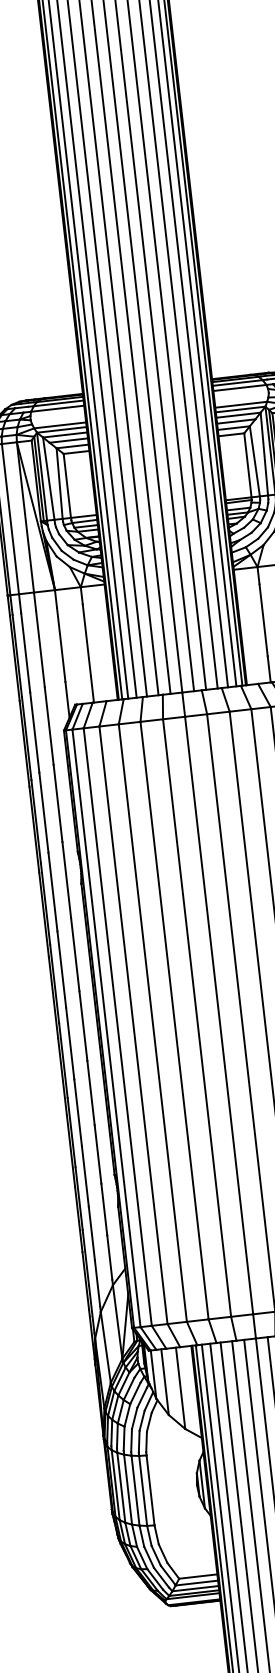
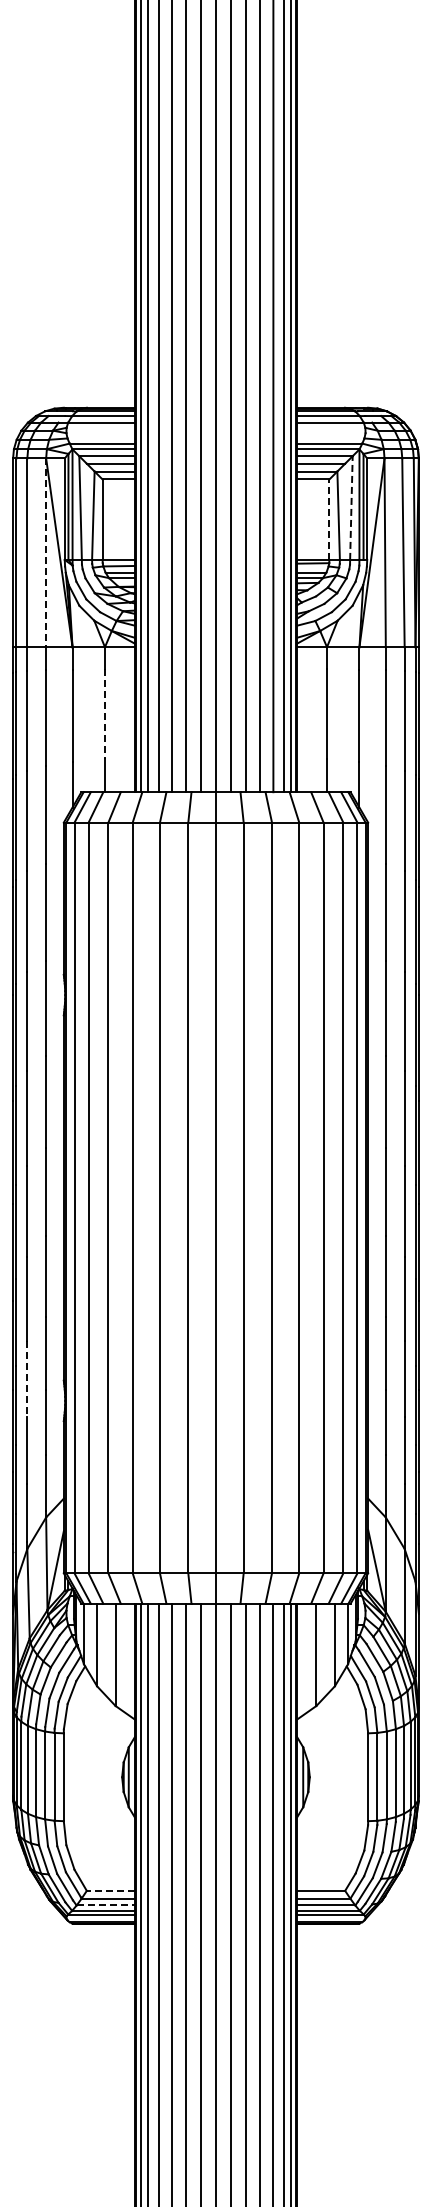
line: (264, 454) -> (351, 508), solid -> dashed
line: (247, 465) -> (329, 519), solid -> dashed
line: (25, 517) -> (46, 553), solid -> dashed
line: (86, 640) -> (104, 714), solid -> dashed
line: (85, 1177) -> (27, 1379), solid -> dashed
line: (197, 1576) -> (110, 1890), solid -> dashed
line: (196, 1588) -> (106, 1905), solid -> dashed

